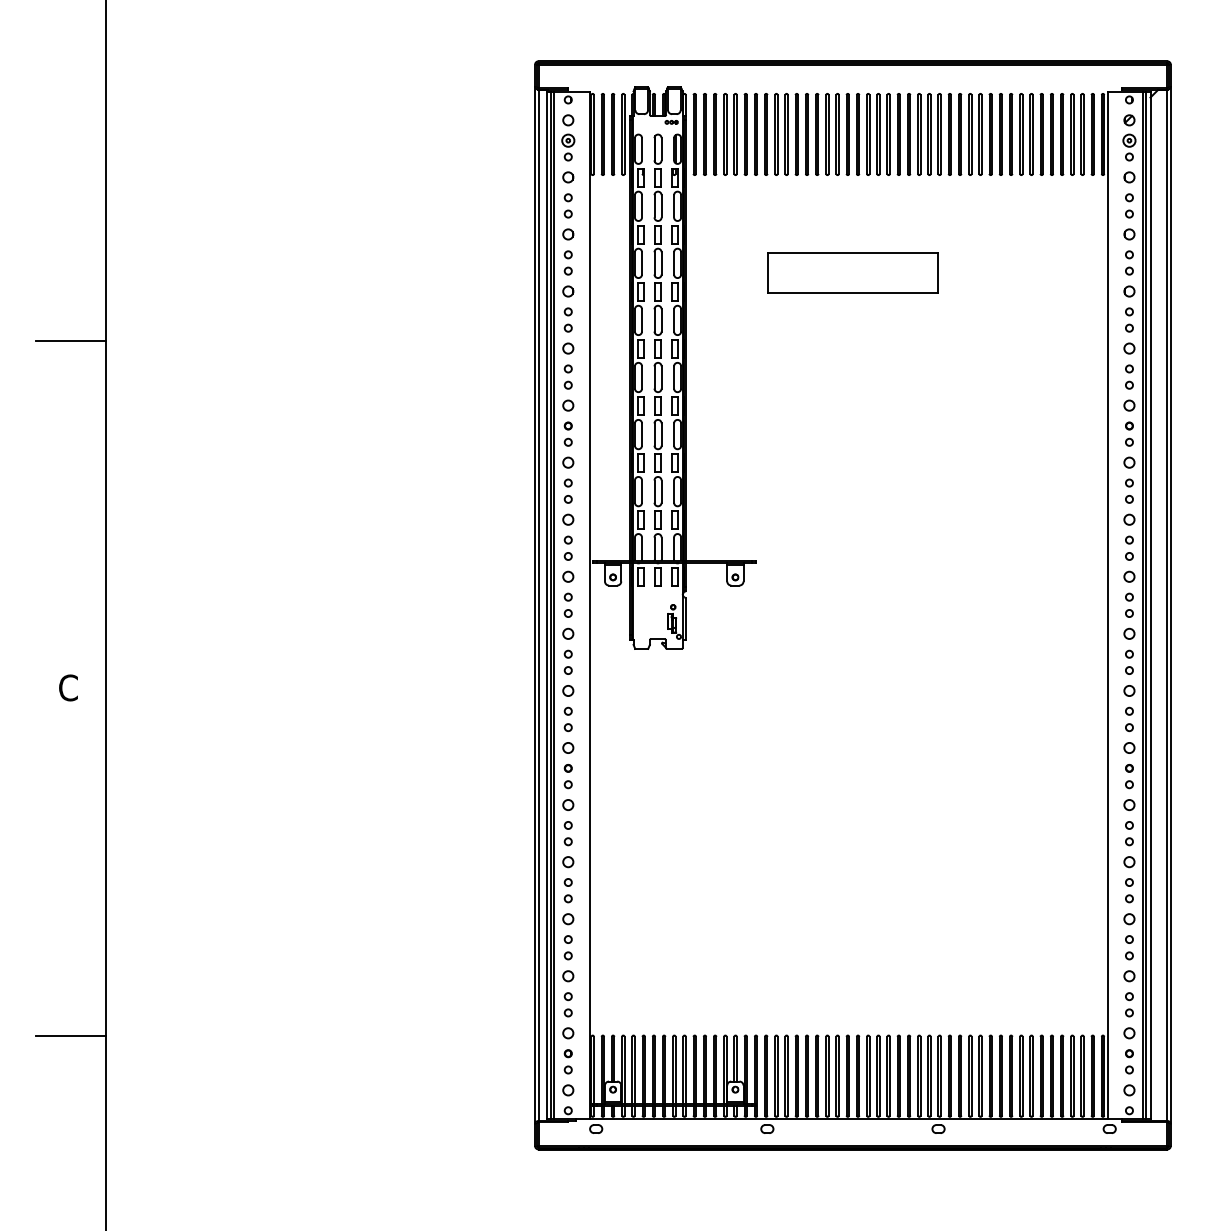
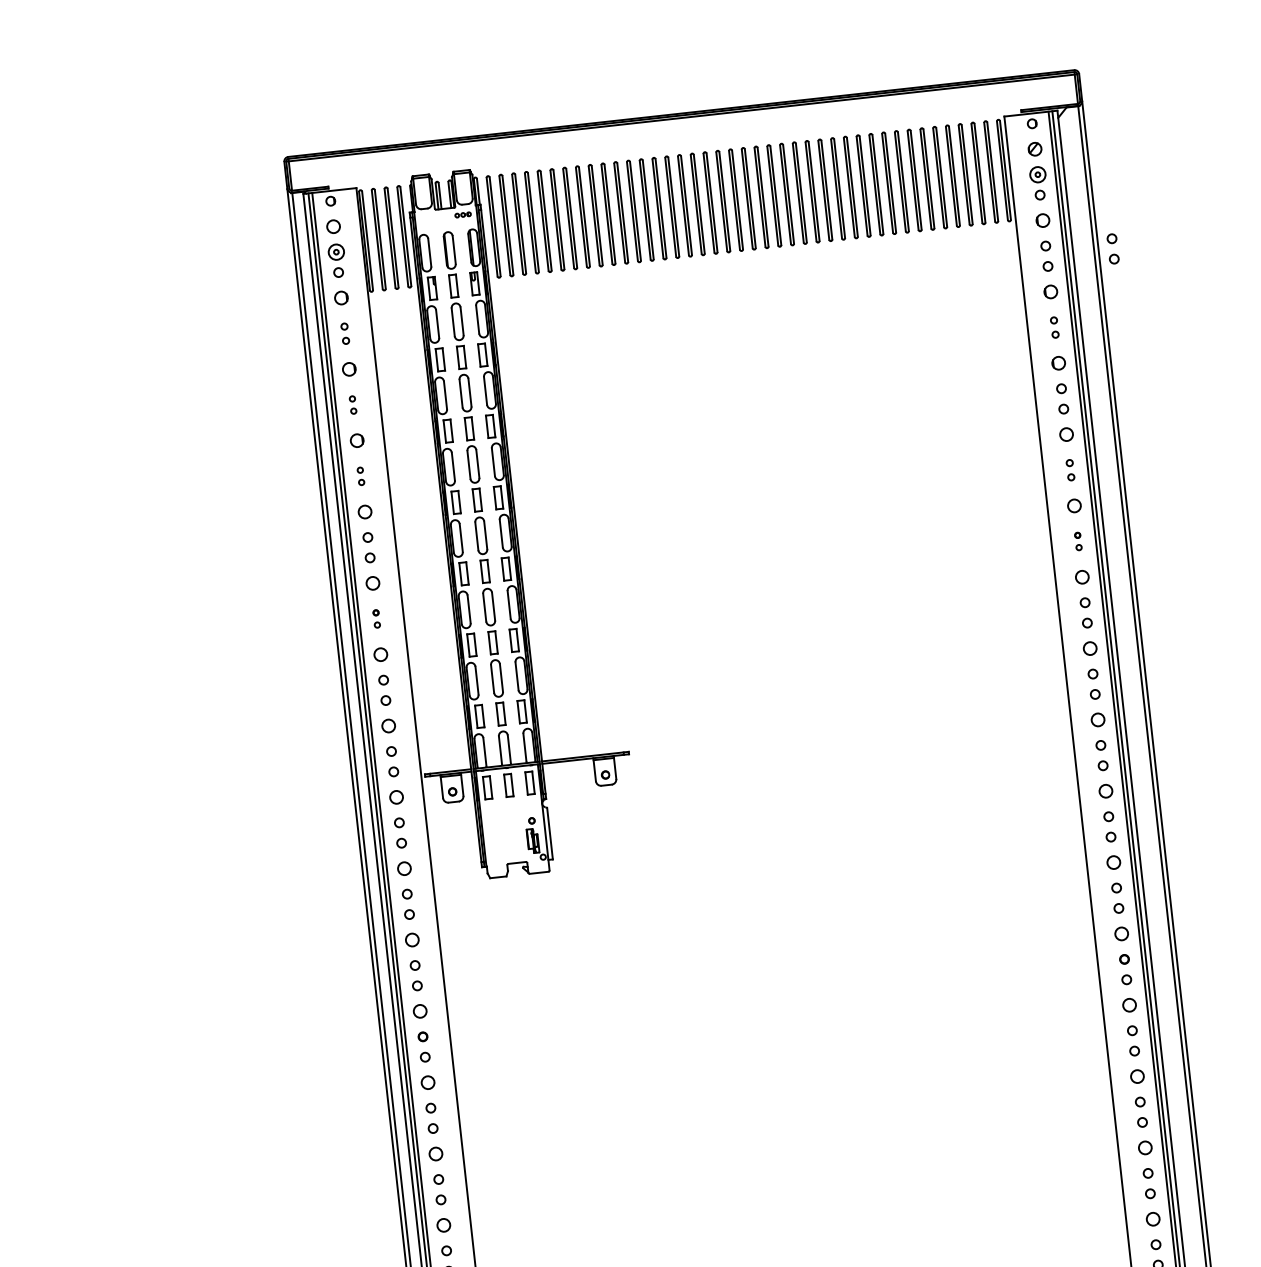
part: (567, 205) -> (344, 333), size x0.7
part: (1182, 205) -> (1113, 248), added
part: (567, 262) -> (352, 404), size x0.6
part: (1129, 262) -> (1054, 326), size x0.7
part: (852, 272) -> (709, 377), removed
part: (567, 319) -> (360, 475), size x0.6
part: (1129, 376) -> (1070, 469), size x0.7
part: (567, 433) -> (375, 618), size x0.6
part: (1129, 433) -> (1078, 540), size x0.6

